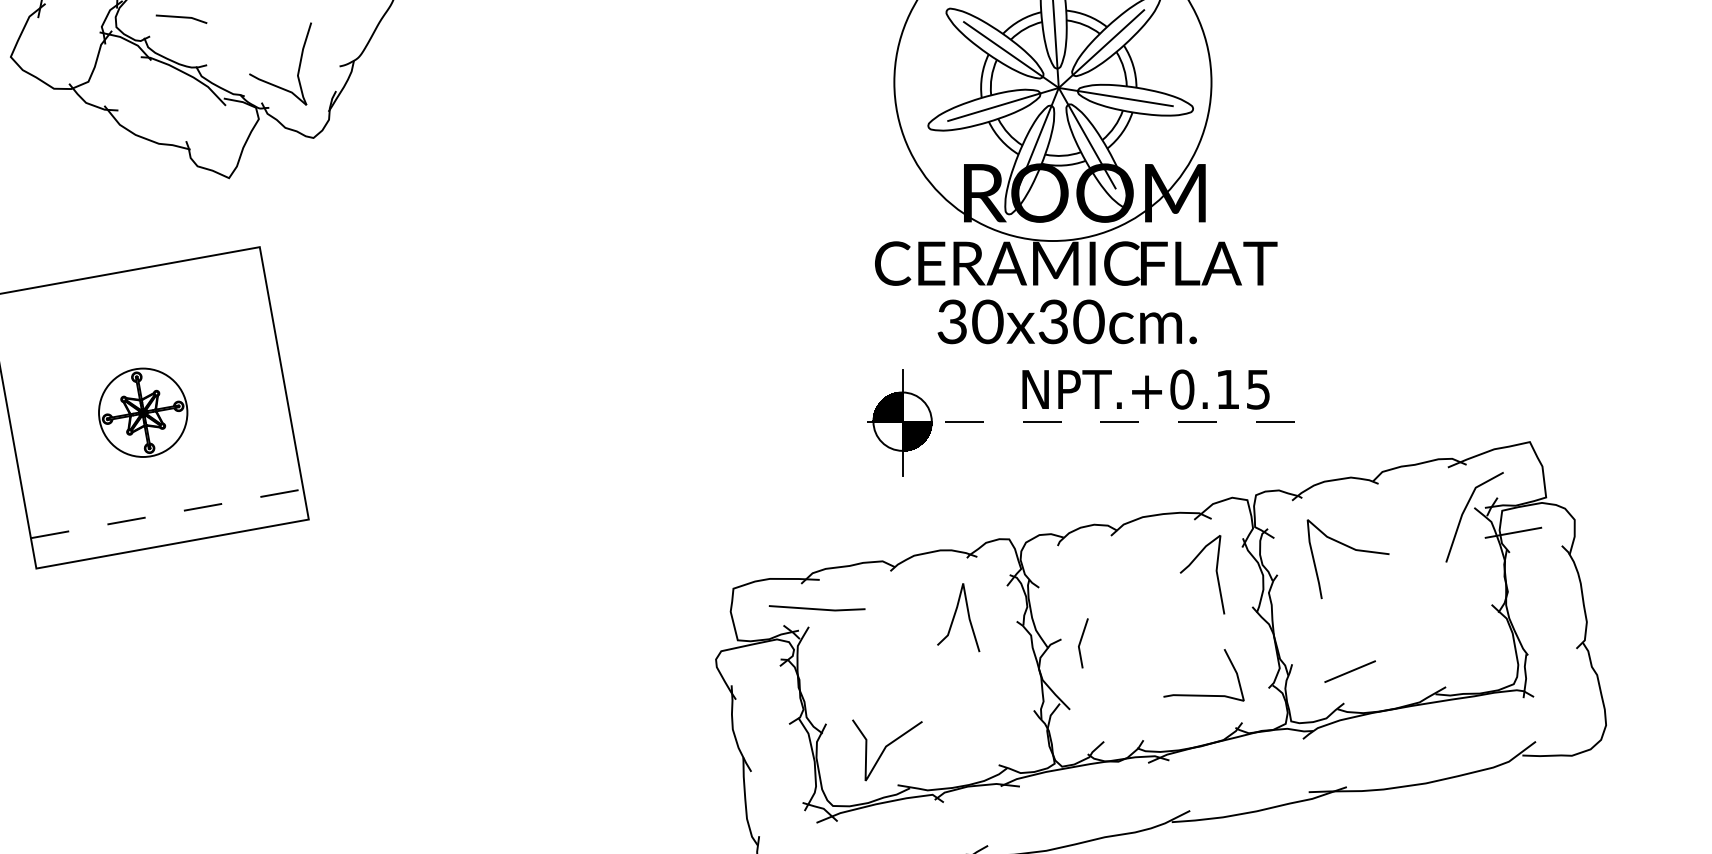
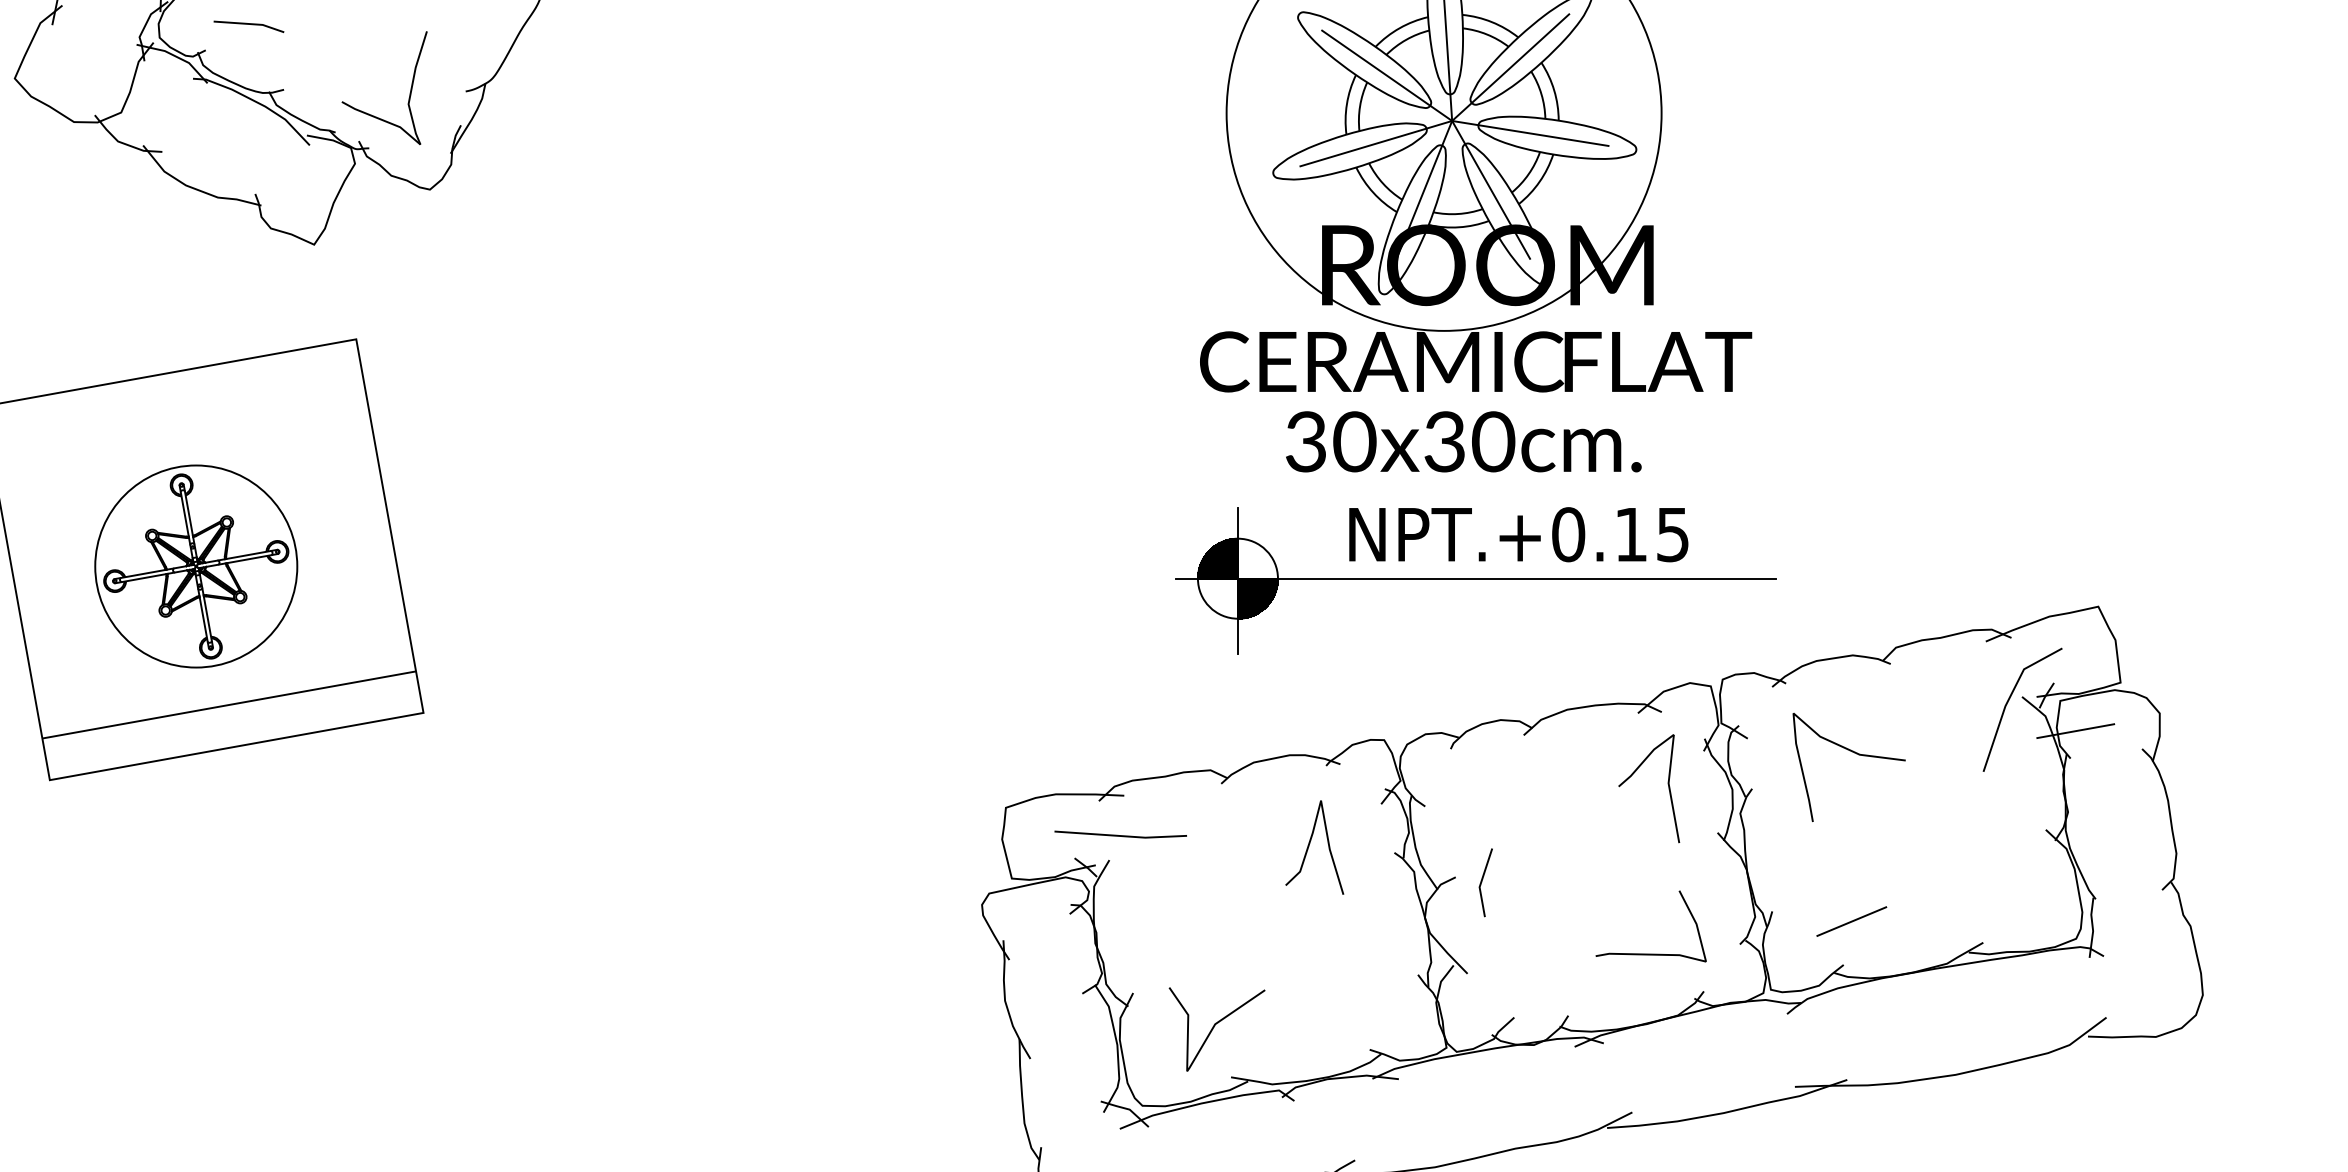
text: (1145, 389) -> (1518, 534), moved
part: (143, 412) -> (196, 566), size x1.67
line: (1075, 421) -> (1475, 578), dashed -> solid
line: (167, 513) -> (229, 704), dashed -> solid

